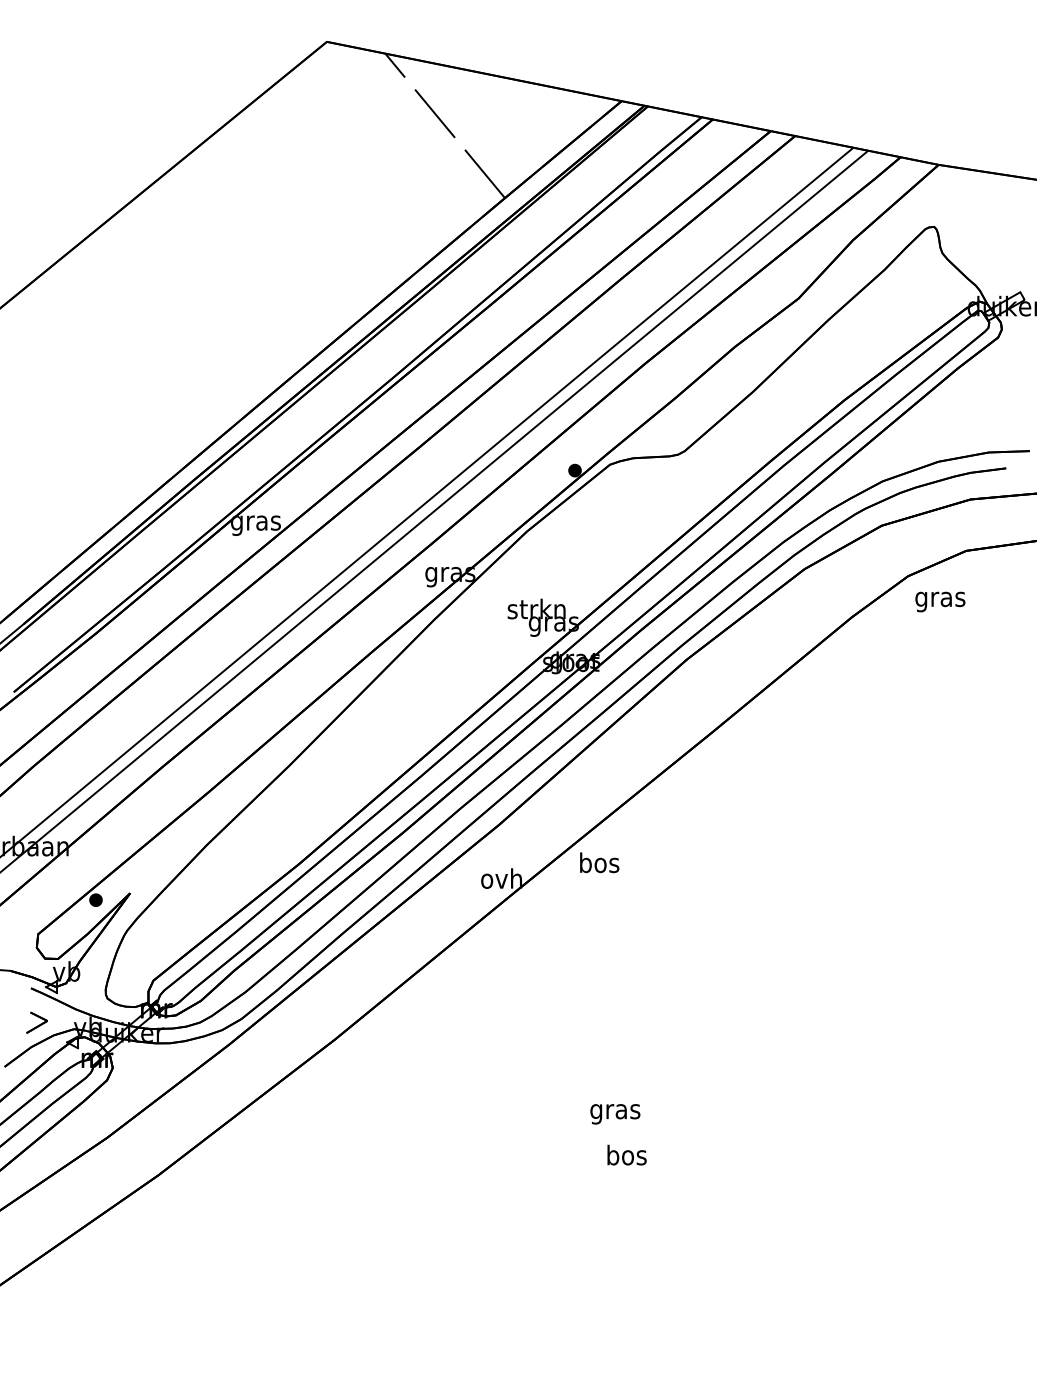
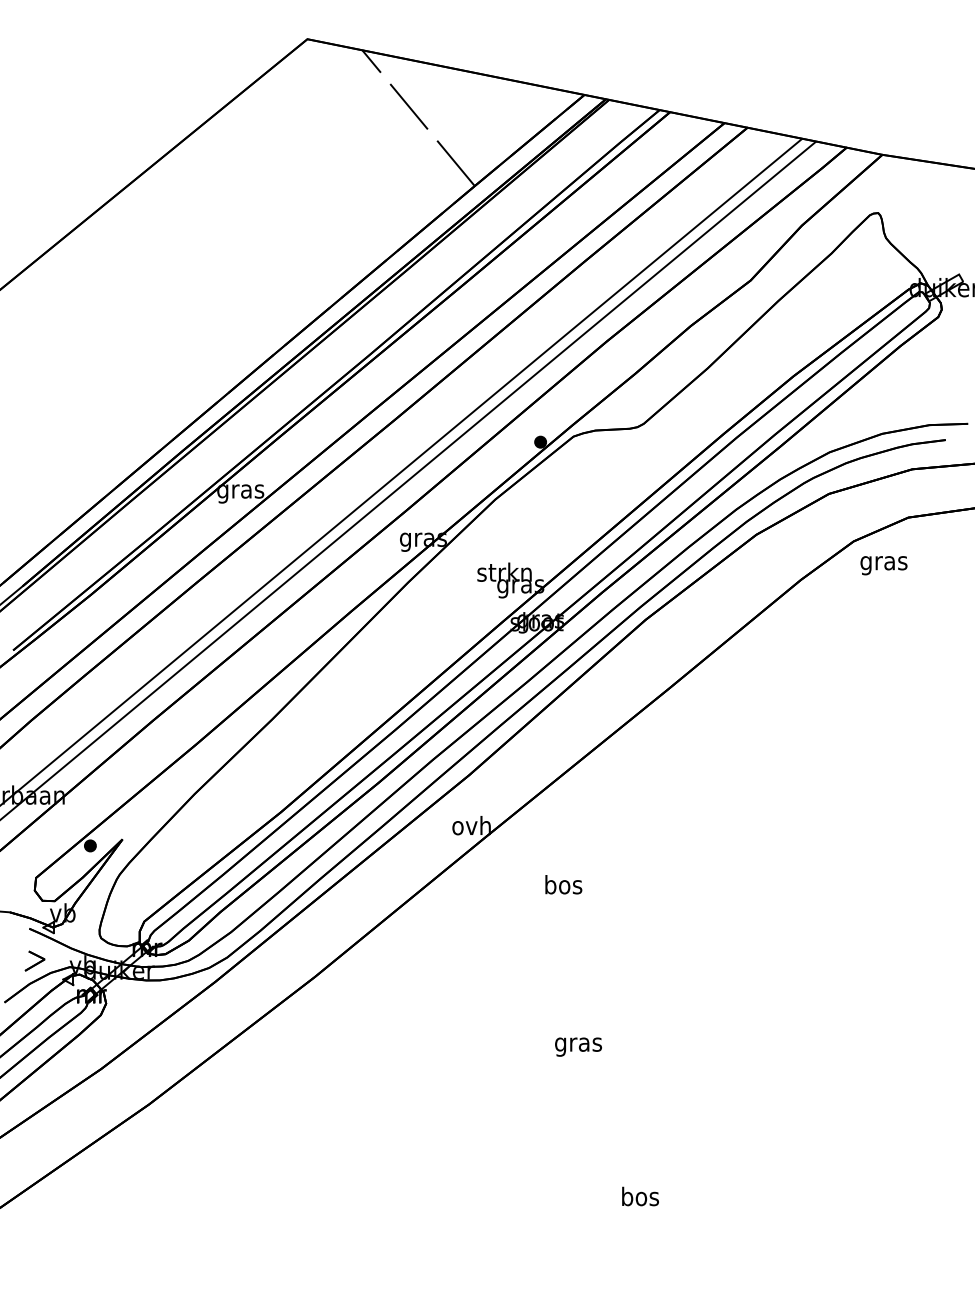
text: (599, 862) -> (563, 884), moved
text: (627, 1155) -> (640, 1196), moved

